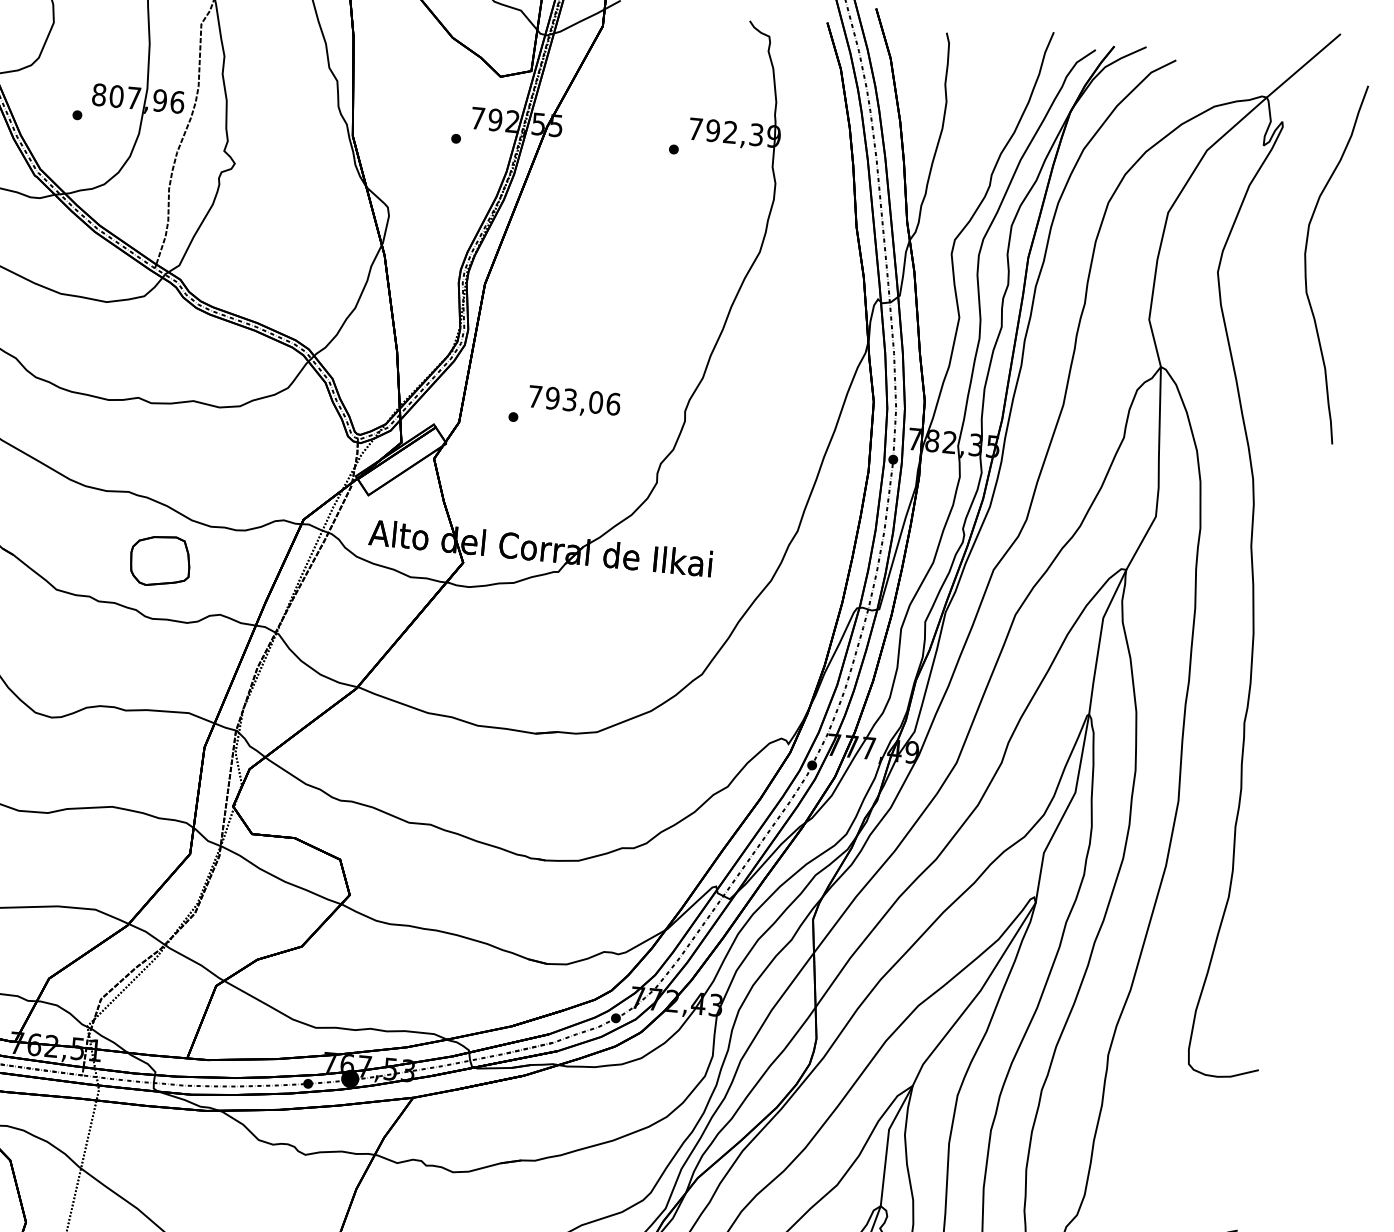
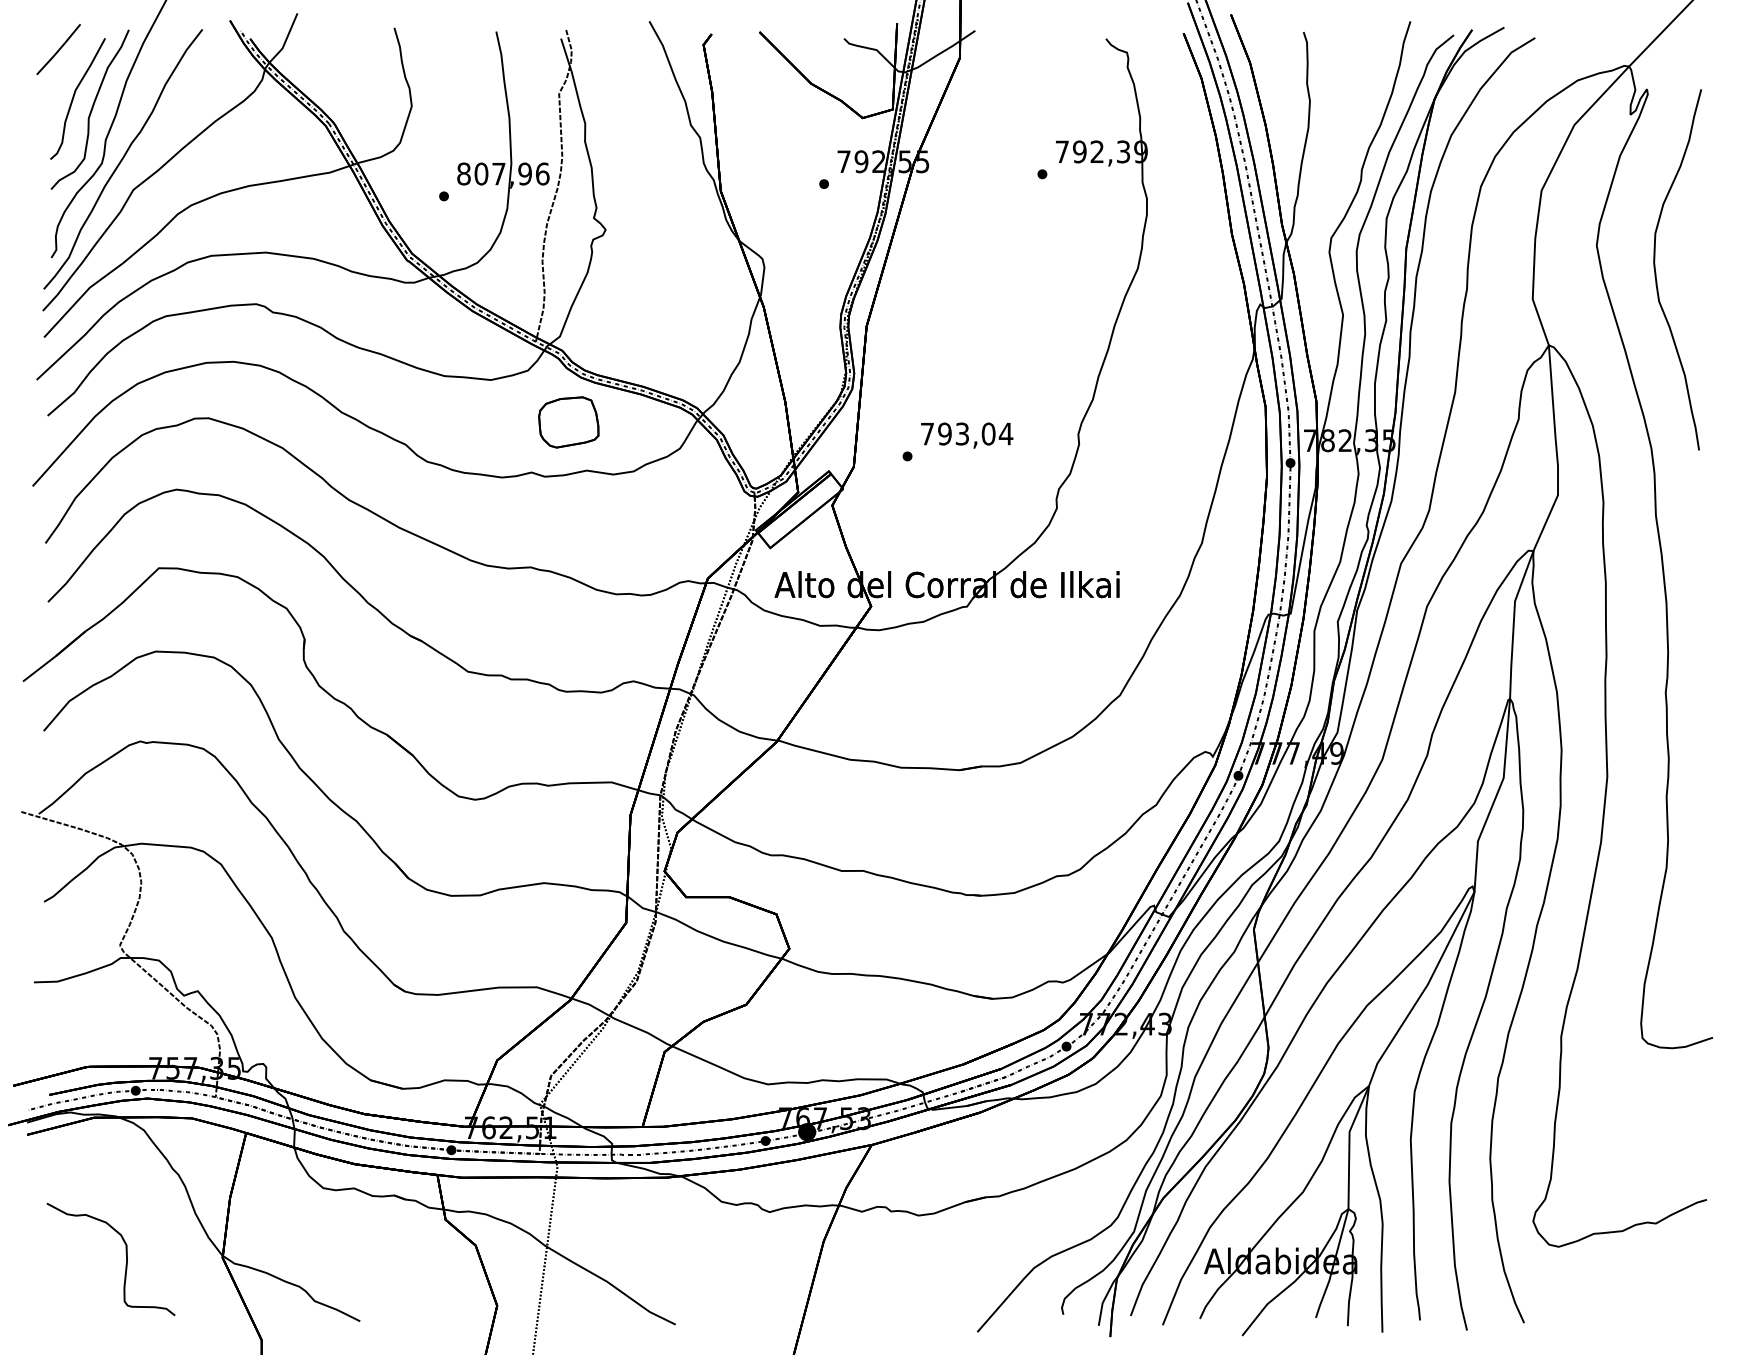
curve: (1306, 263) -> (1656, 272), moved
text: (612, 403) -> (1005, 433), 793,06 -> 793,04
part: (159, 561) -> (568, 422), moved

